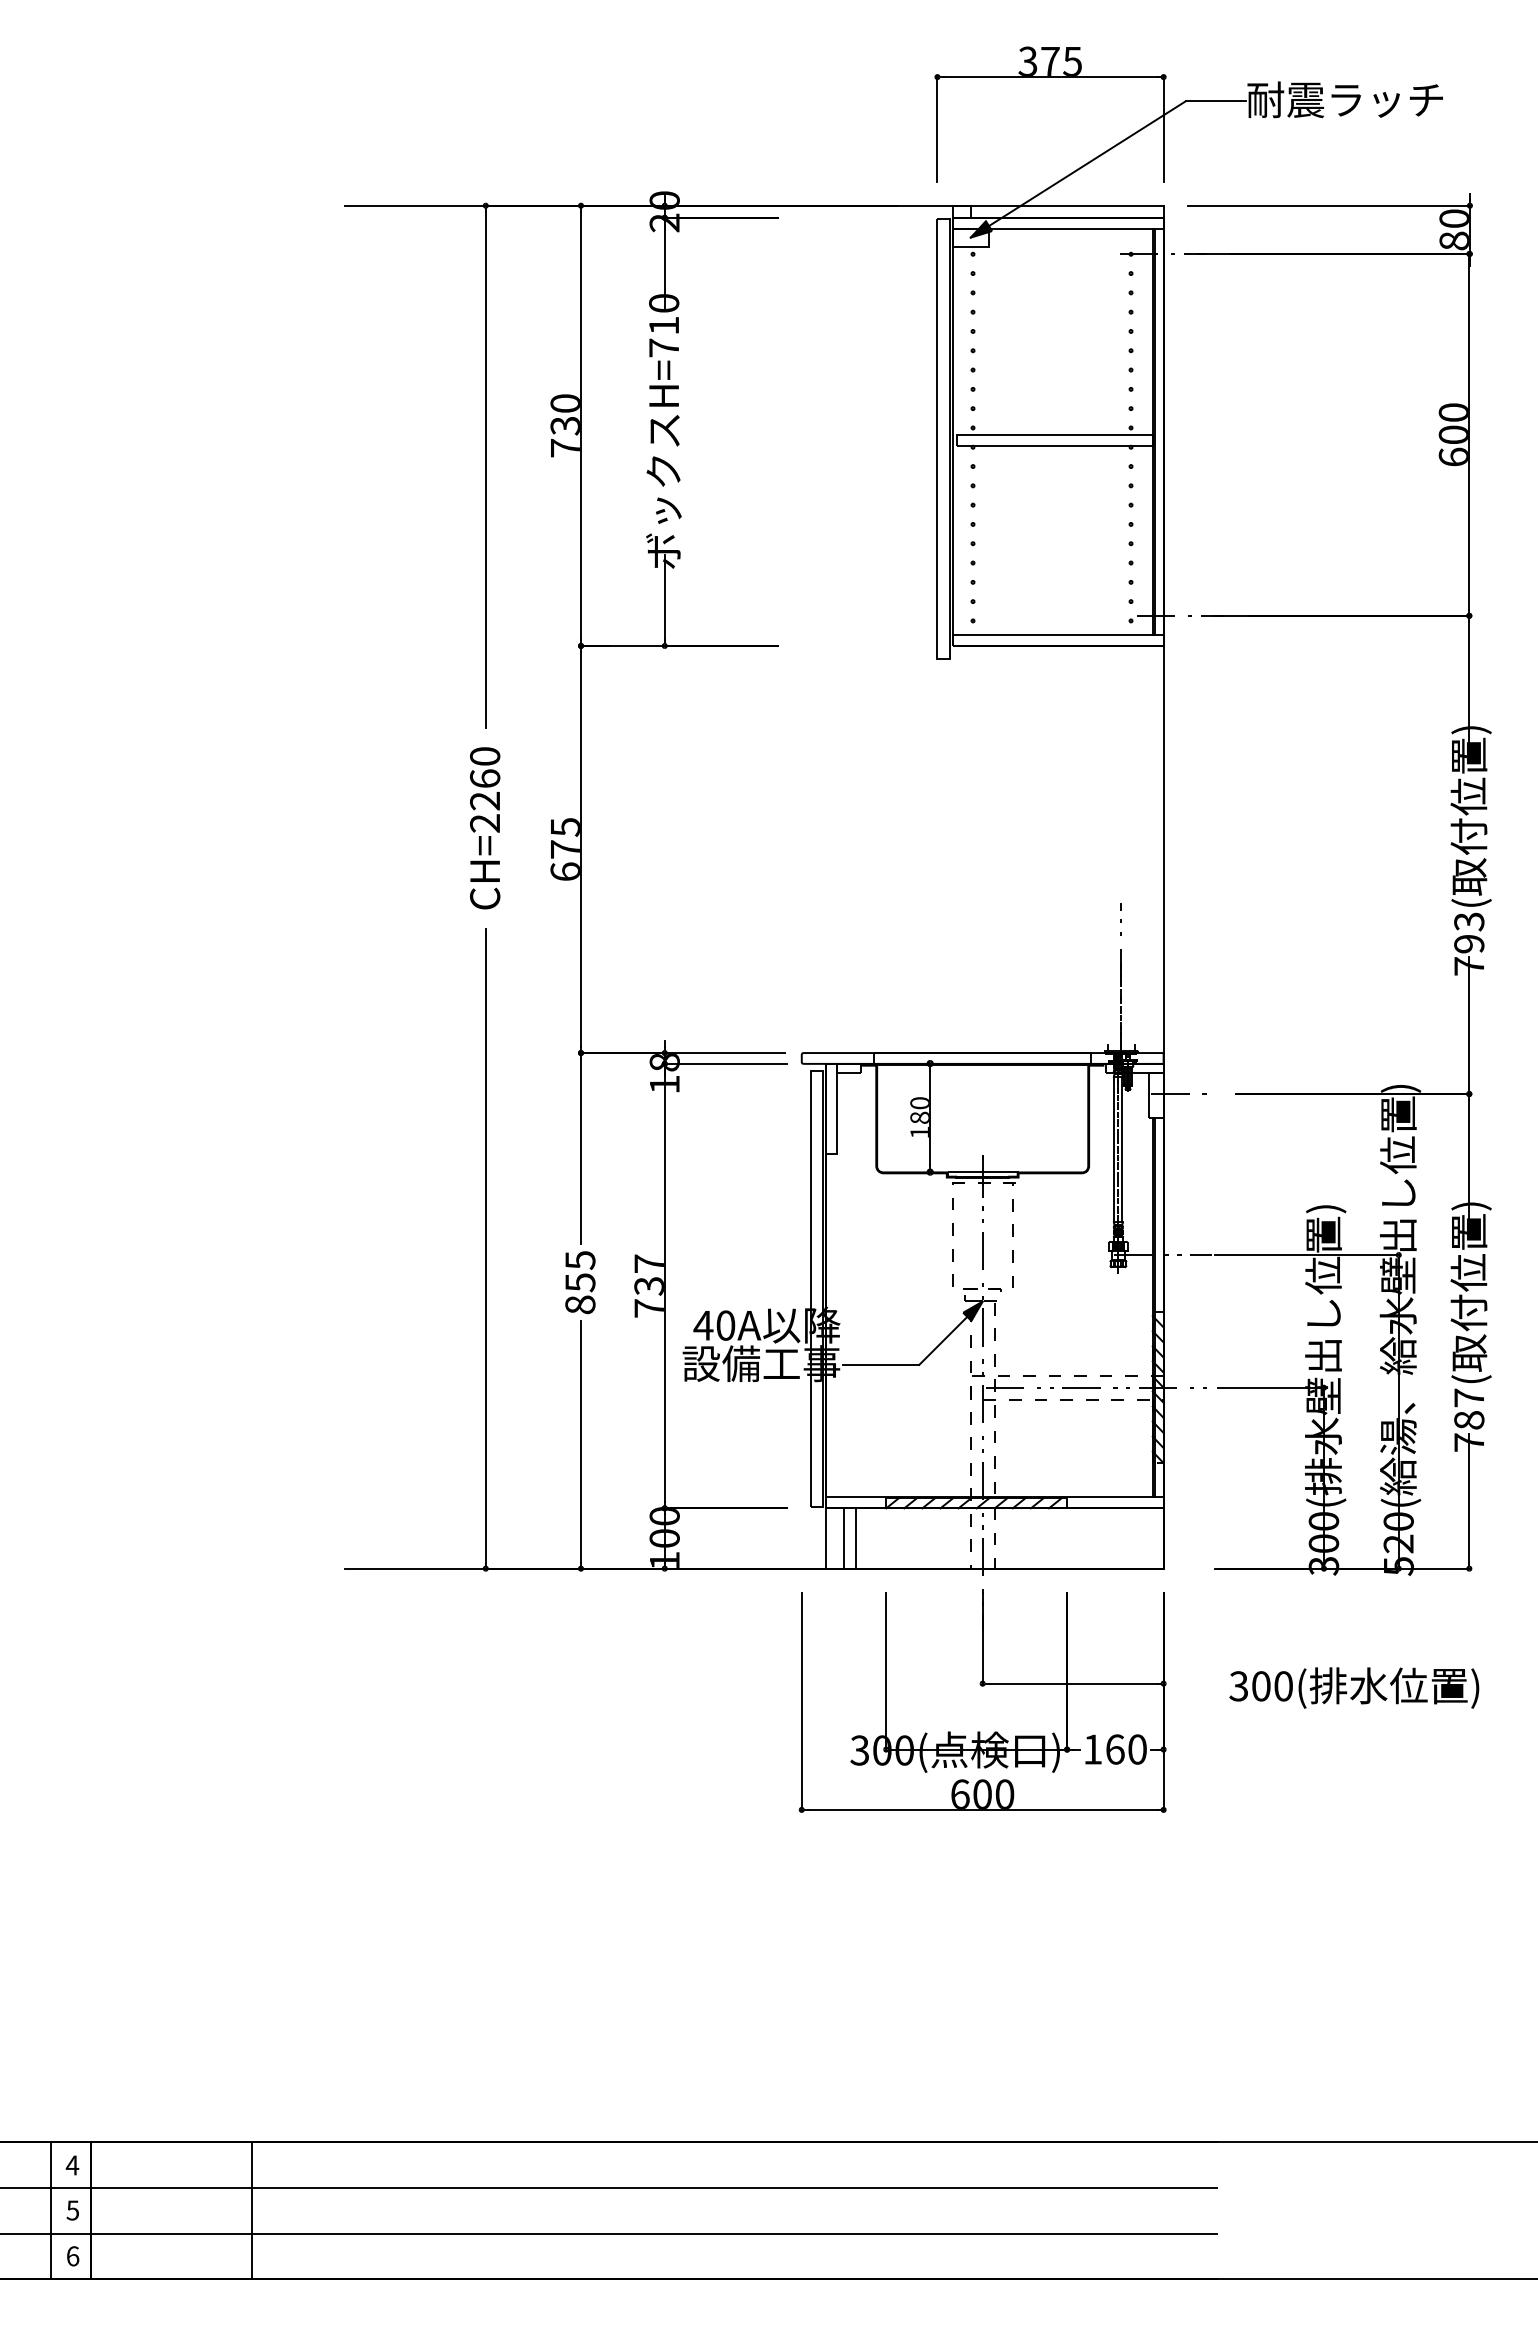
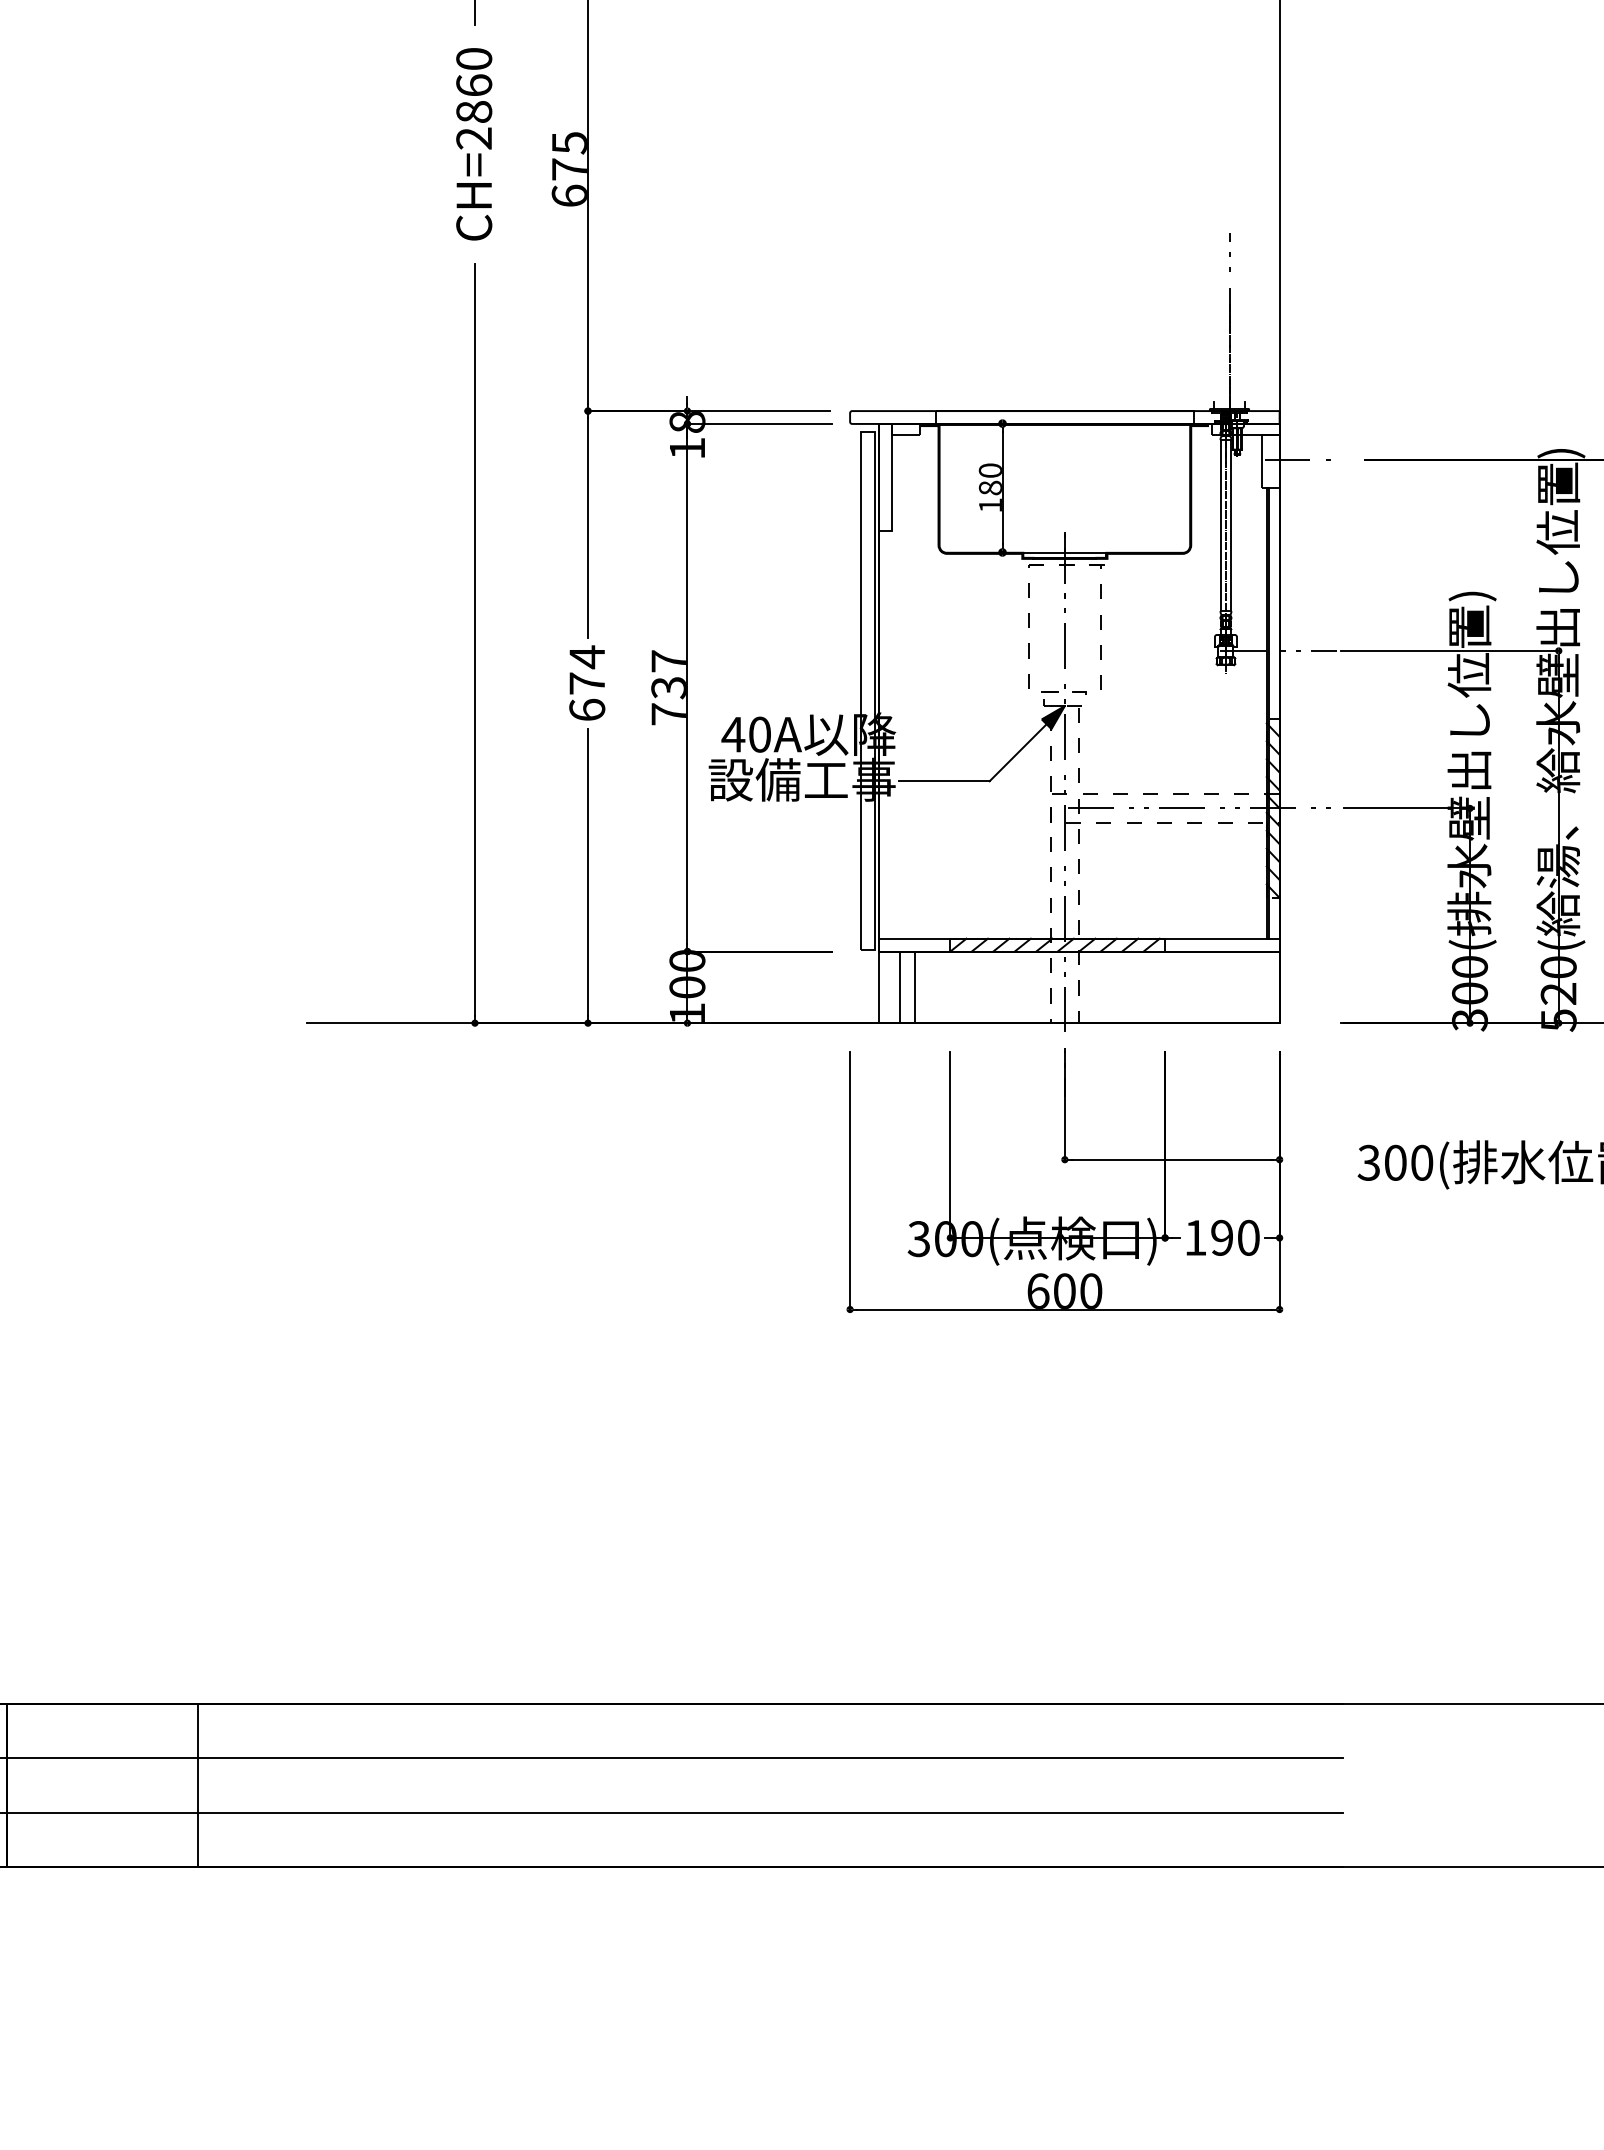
text: (485, 800) -> (474, 111), CH=2260 -> CH=2860
text: (580, 1282) -> (587, 683), 855 -> 674
text: (1115, 1749) -> (1222, 1237), 160 -> 190

